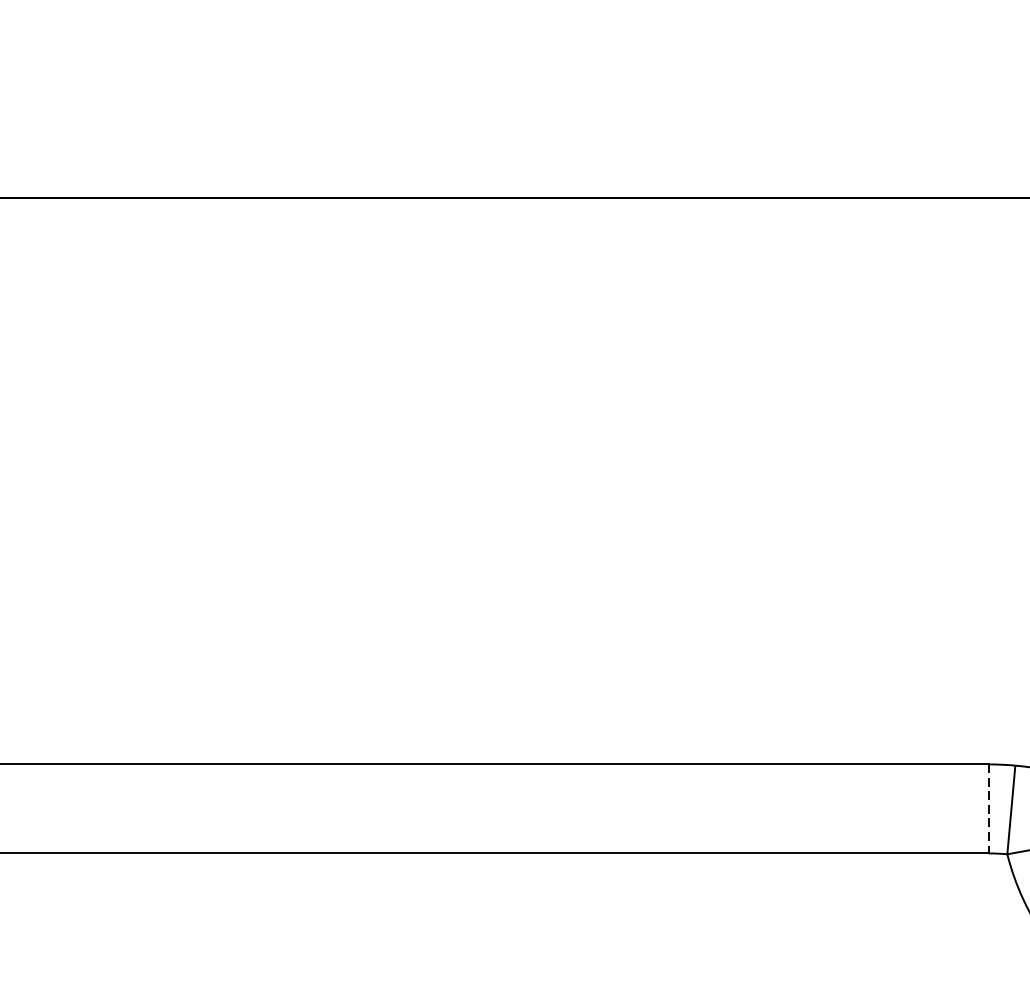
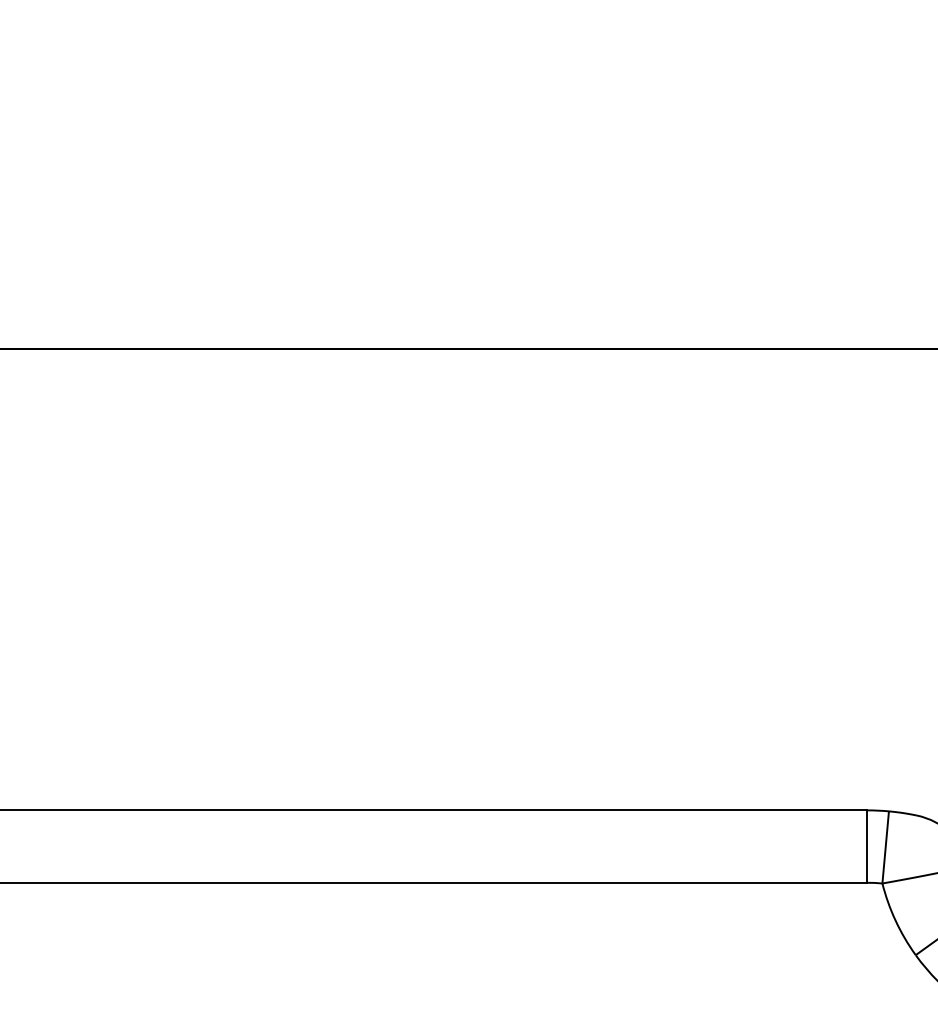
line: (988, 810) -> (867, 847), dashed -> solid

